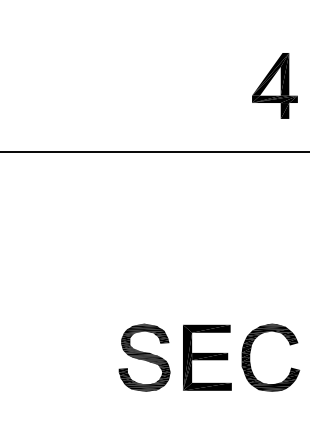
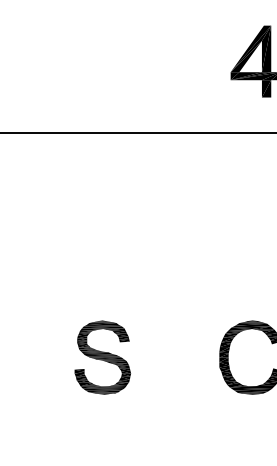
part: (144, 357) -> (102, 357), moved
part: (207, 357) -> (182, 357), removed

